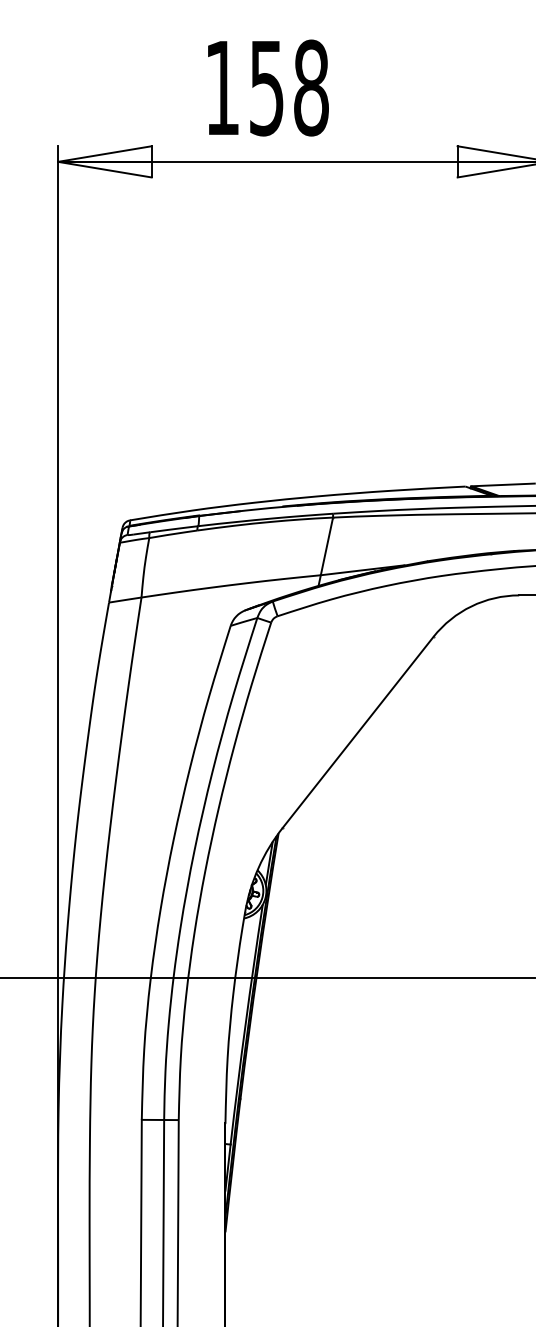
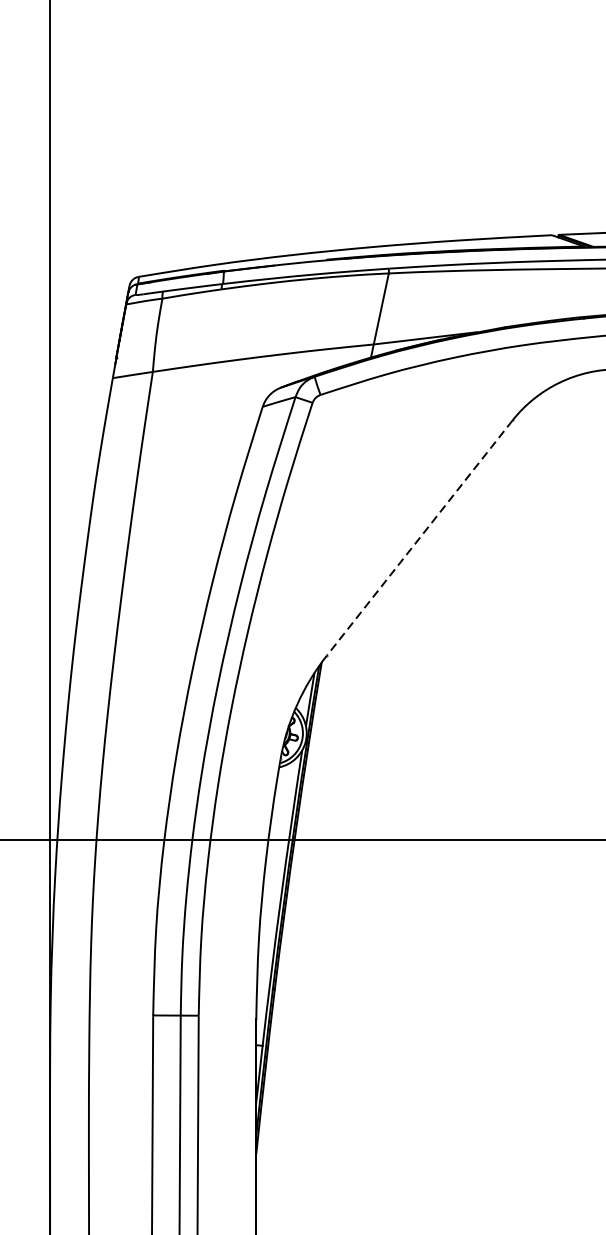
line: (358, 732) -> (420, 538), solid -> dashed

